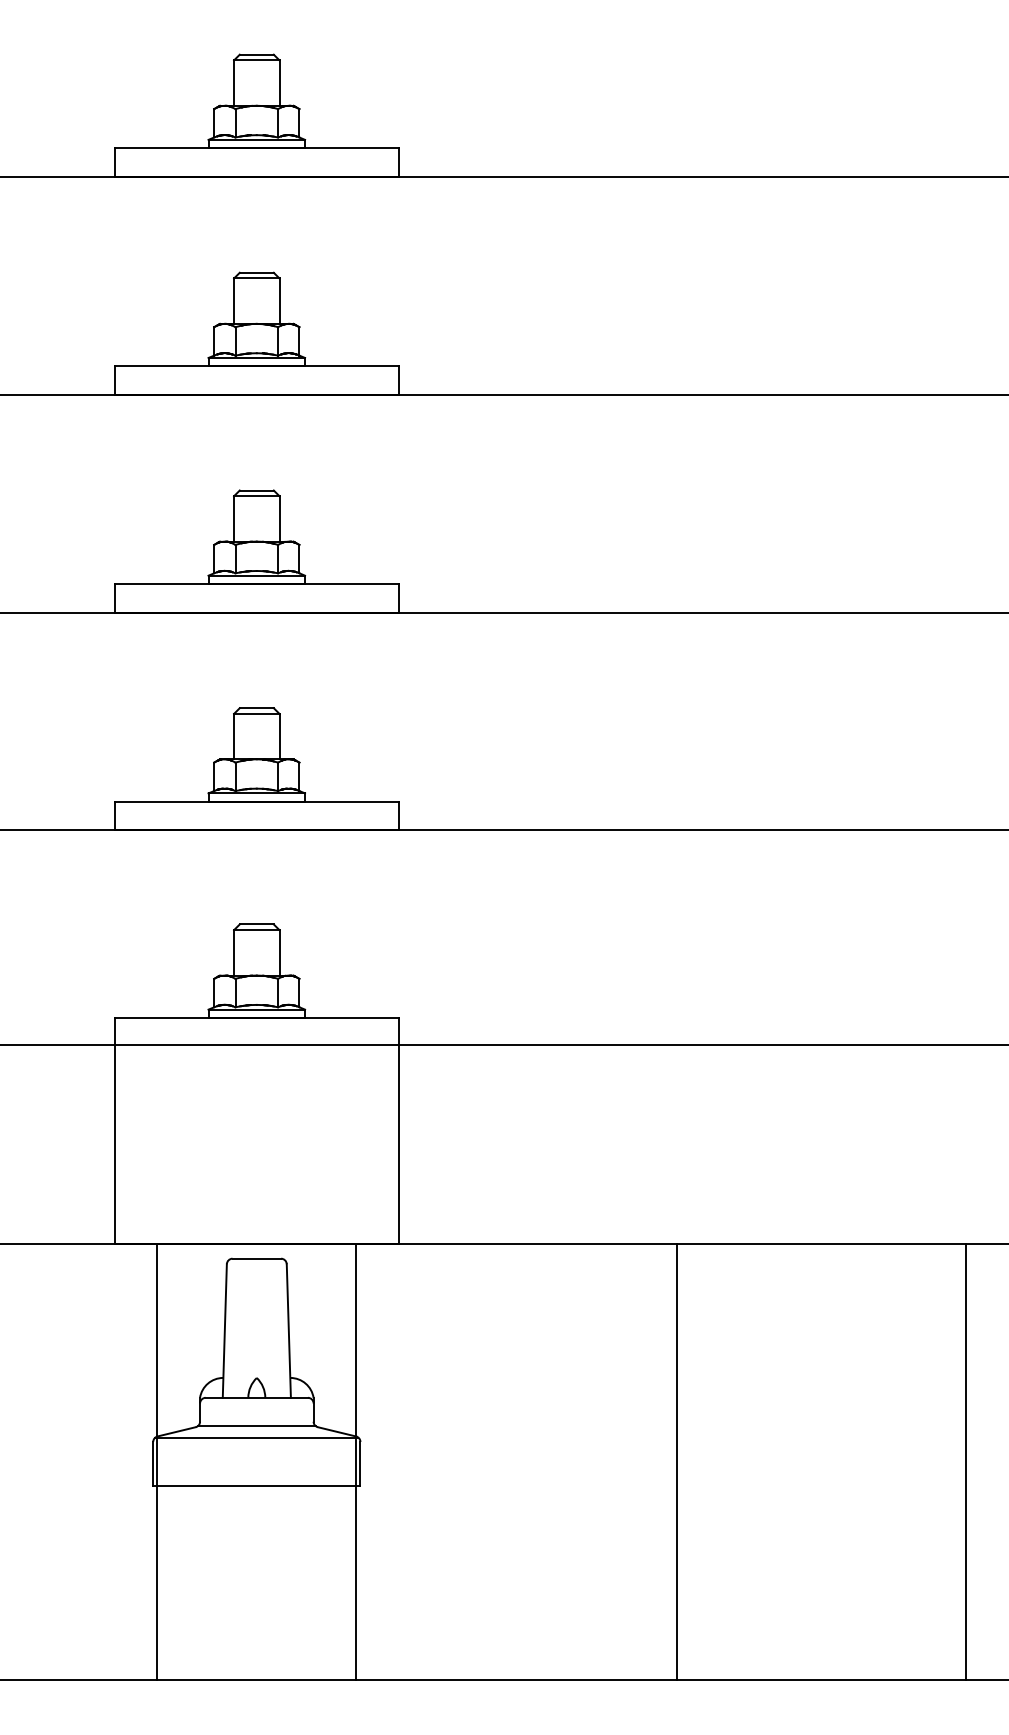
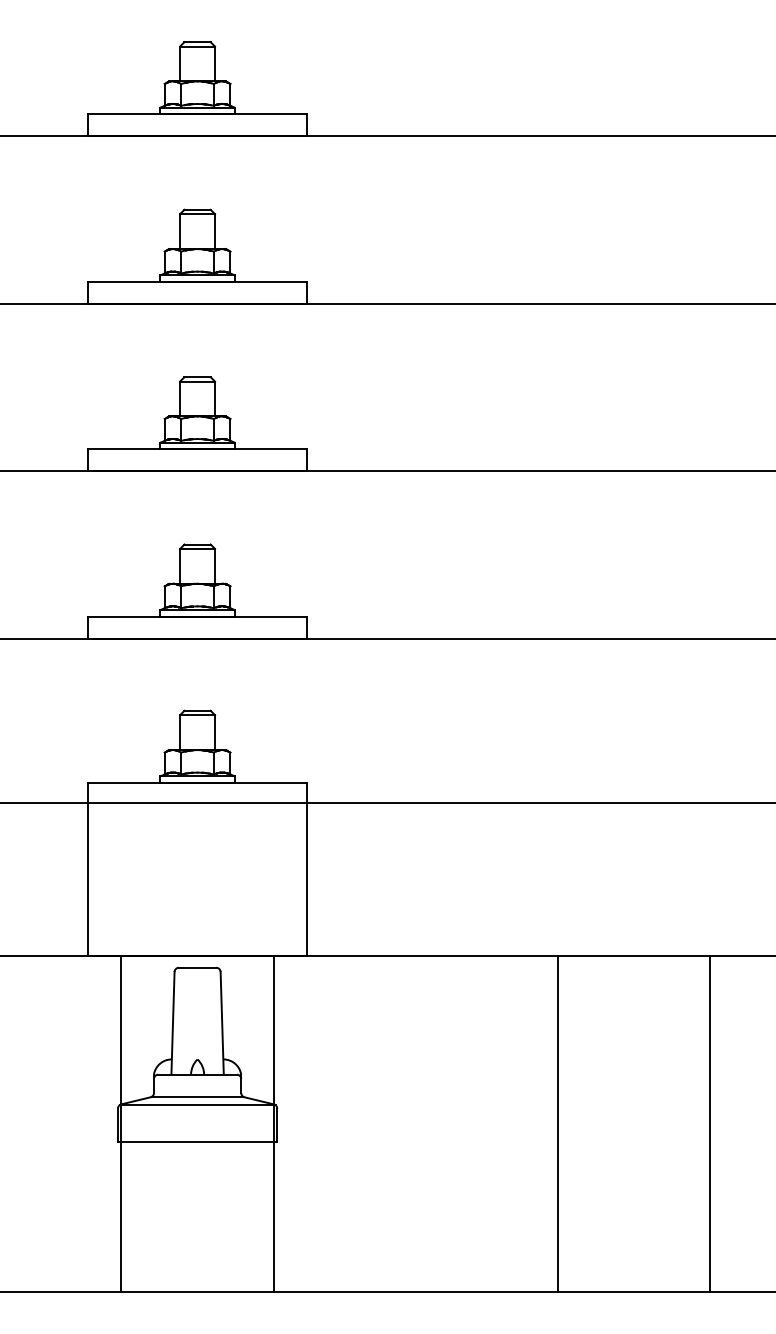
line: (676, 1461) -> (557, 1123), moved
line: (965, 1461) -> (710, 1123), moved

